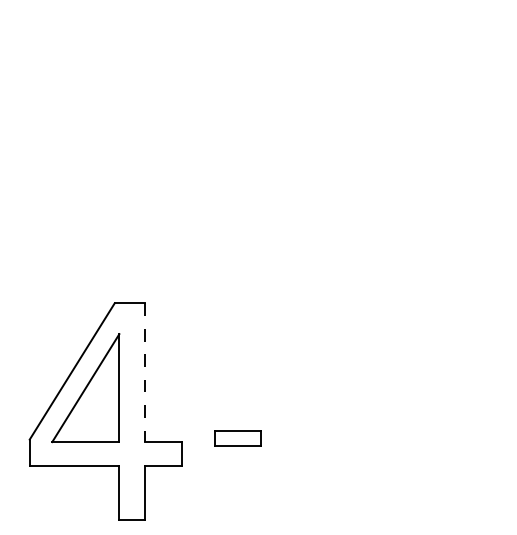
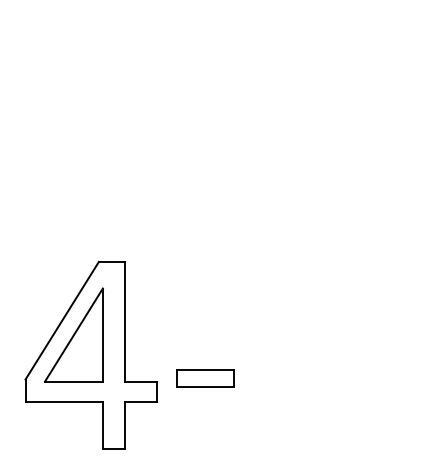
line: (145, 373) -> (125, 322), dashed -> solid
part: (237, 438) -> (204, 378), size x1.43

